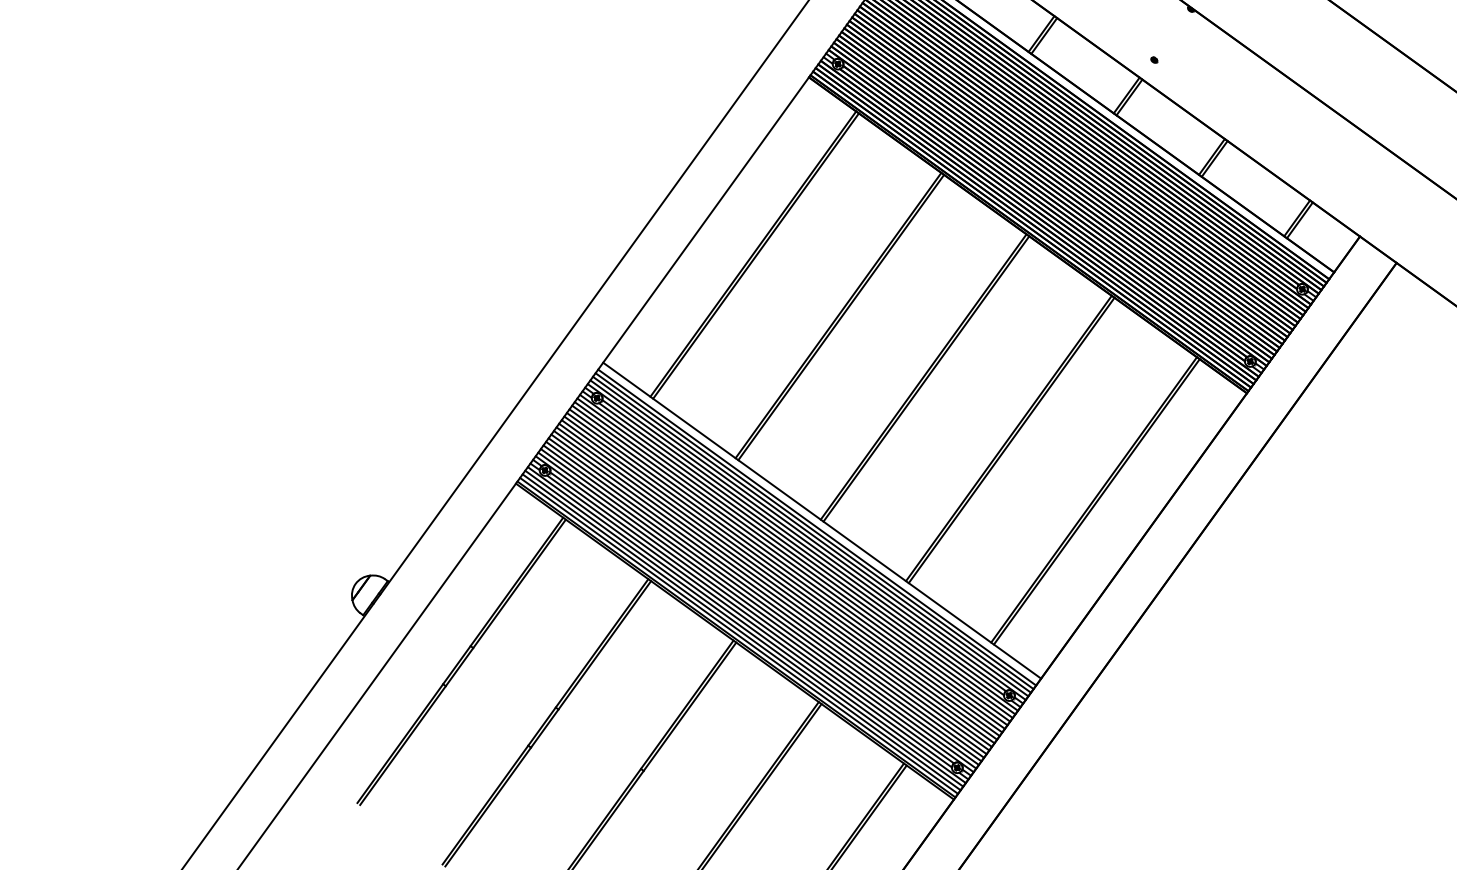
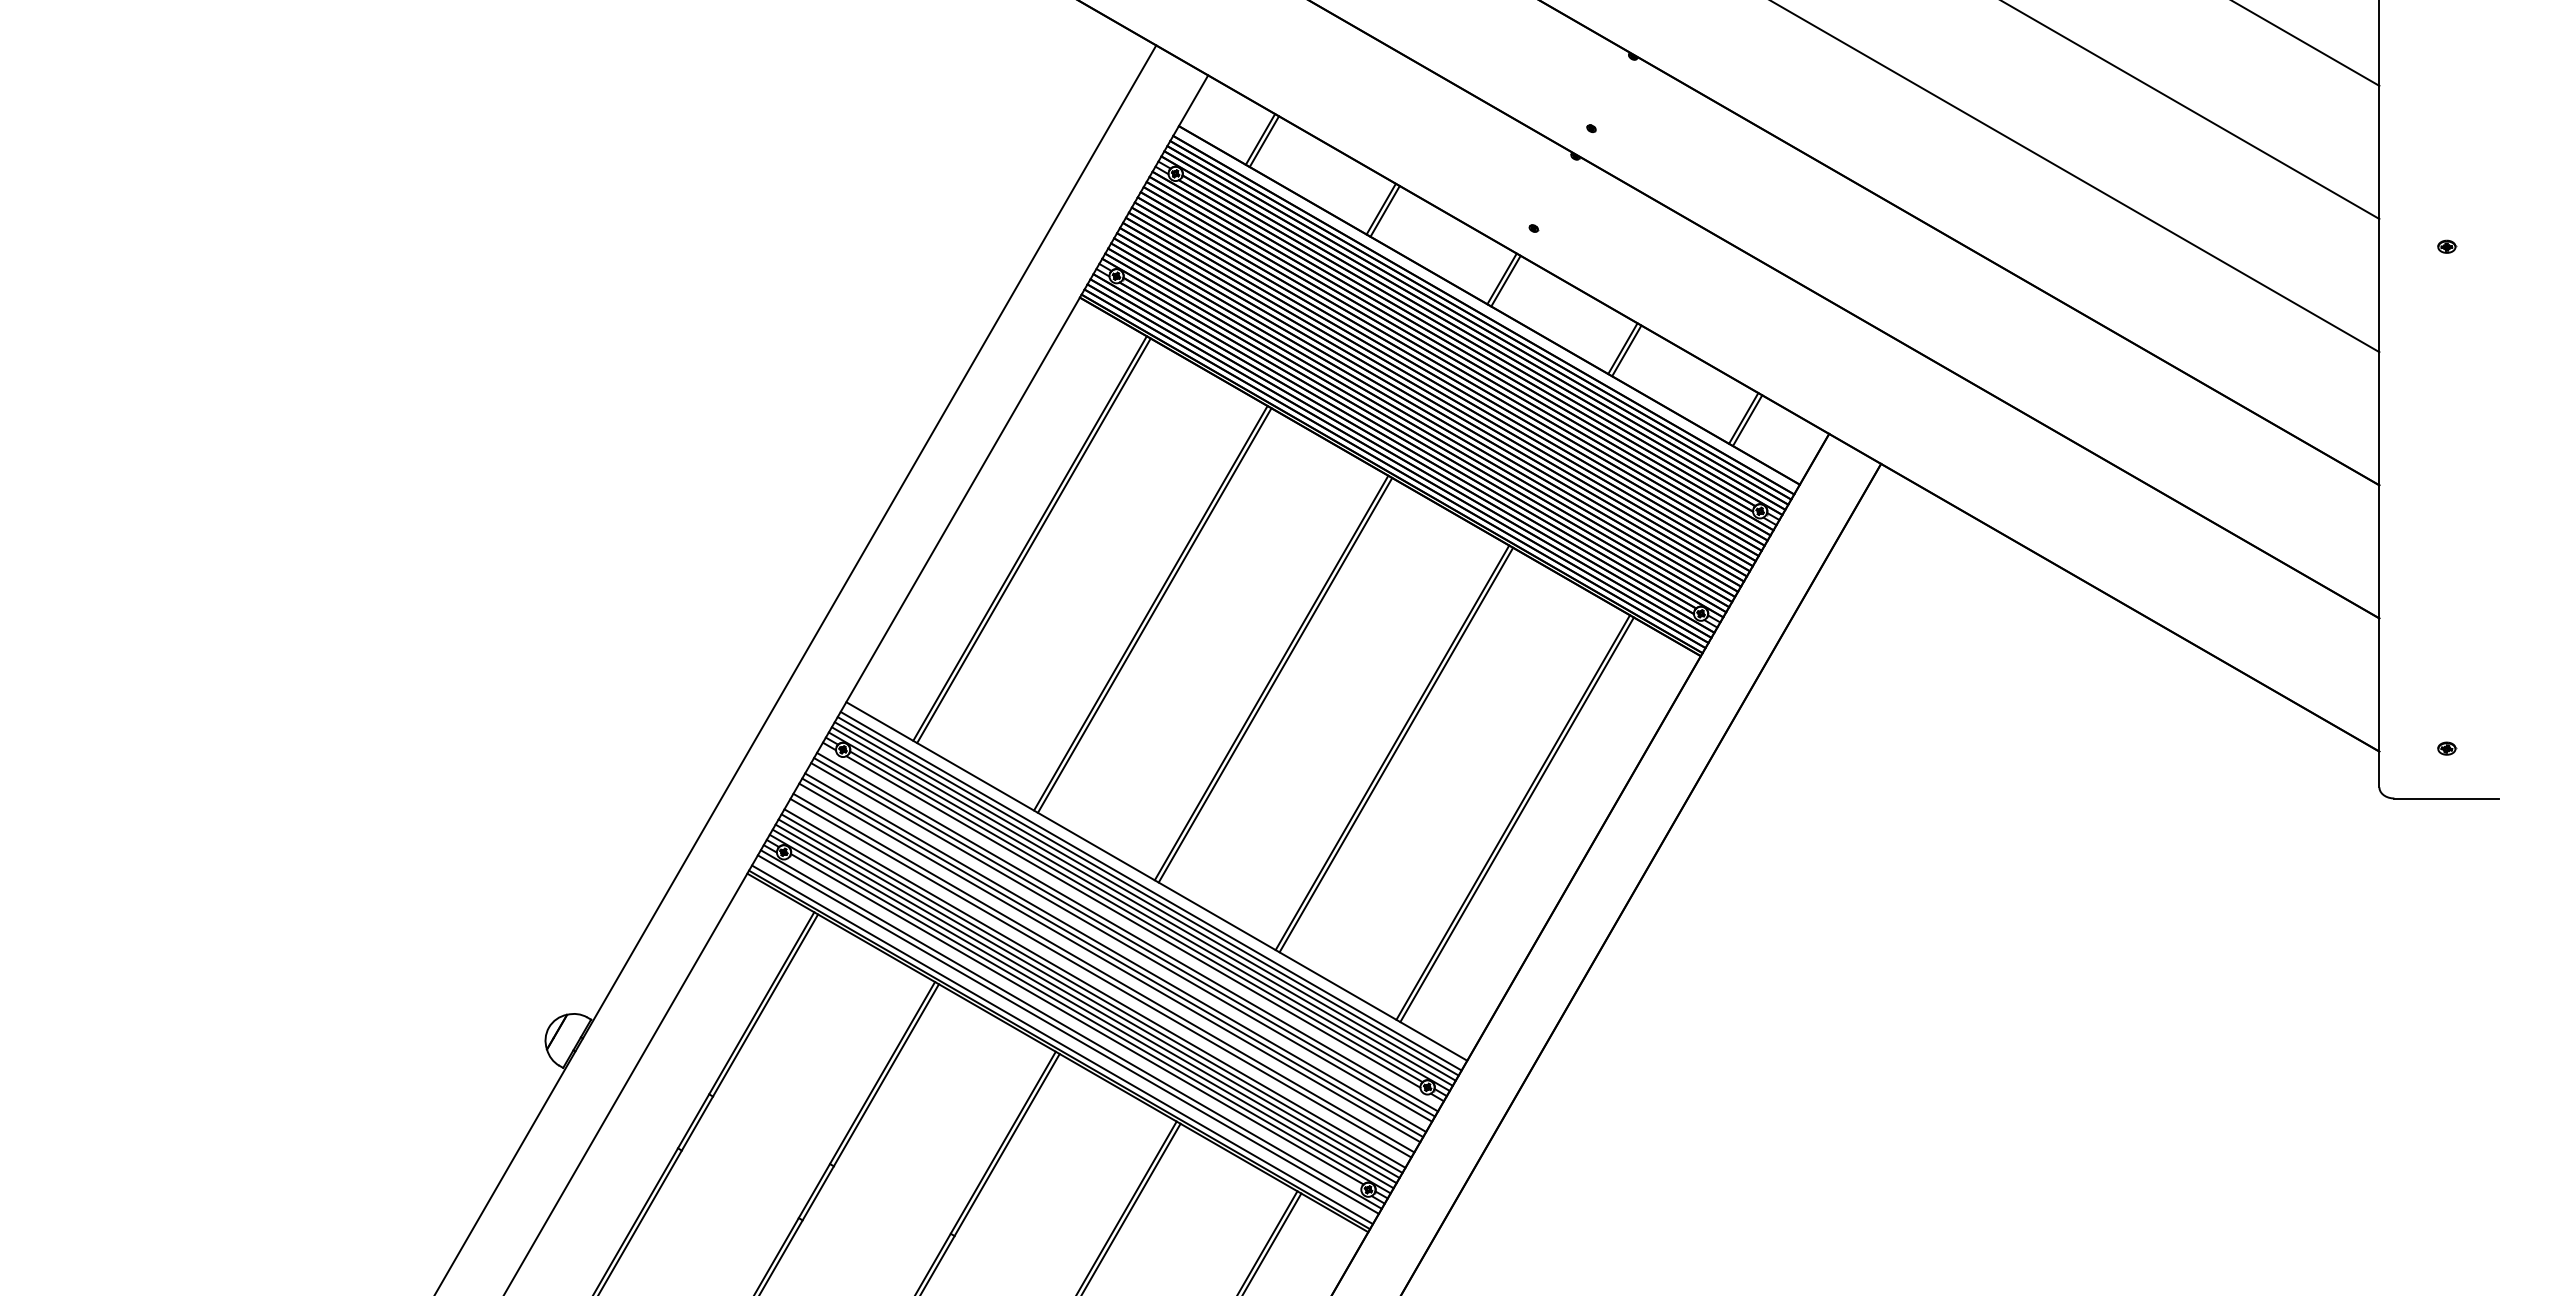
line: (799, 552) -> (1130, 926), removed
line: (788, 567) -> (1118, 947), removed
line: (777, 581) -> (1106, 967), removed
line: (769, 592) -> (1097, 983), removed
line: (749, 621) -> (1074, 1024), removed
line: (740, 632) -> (1064, 1039), removed

